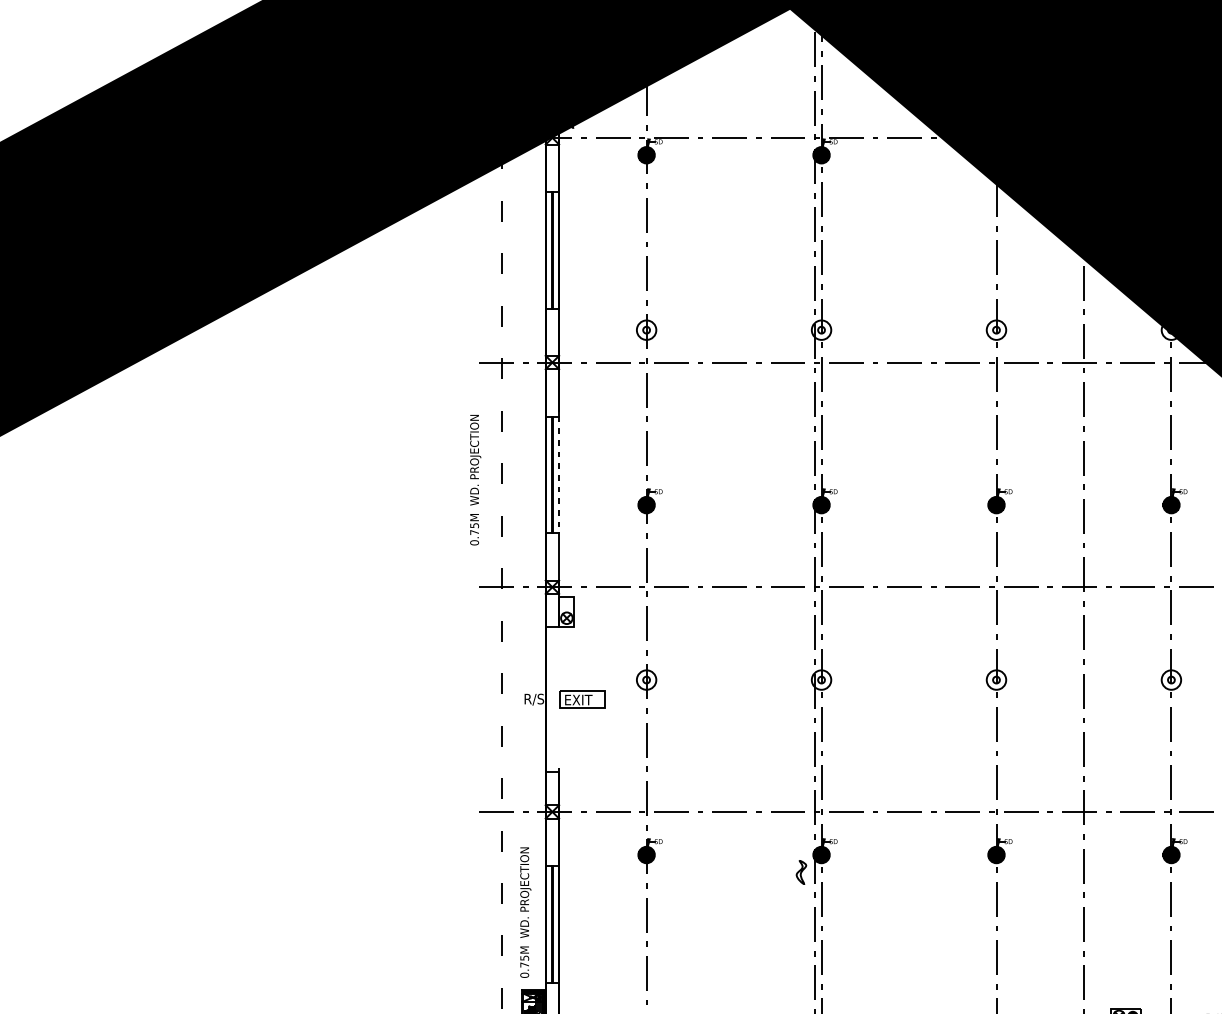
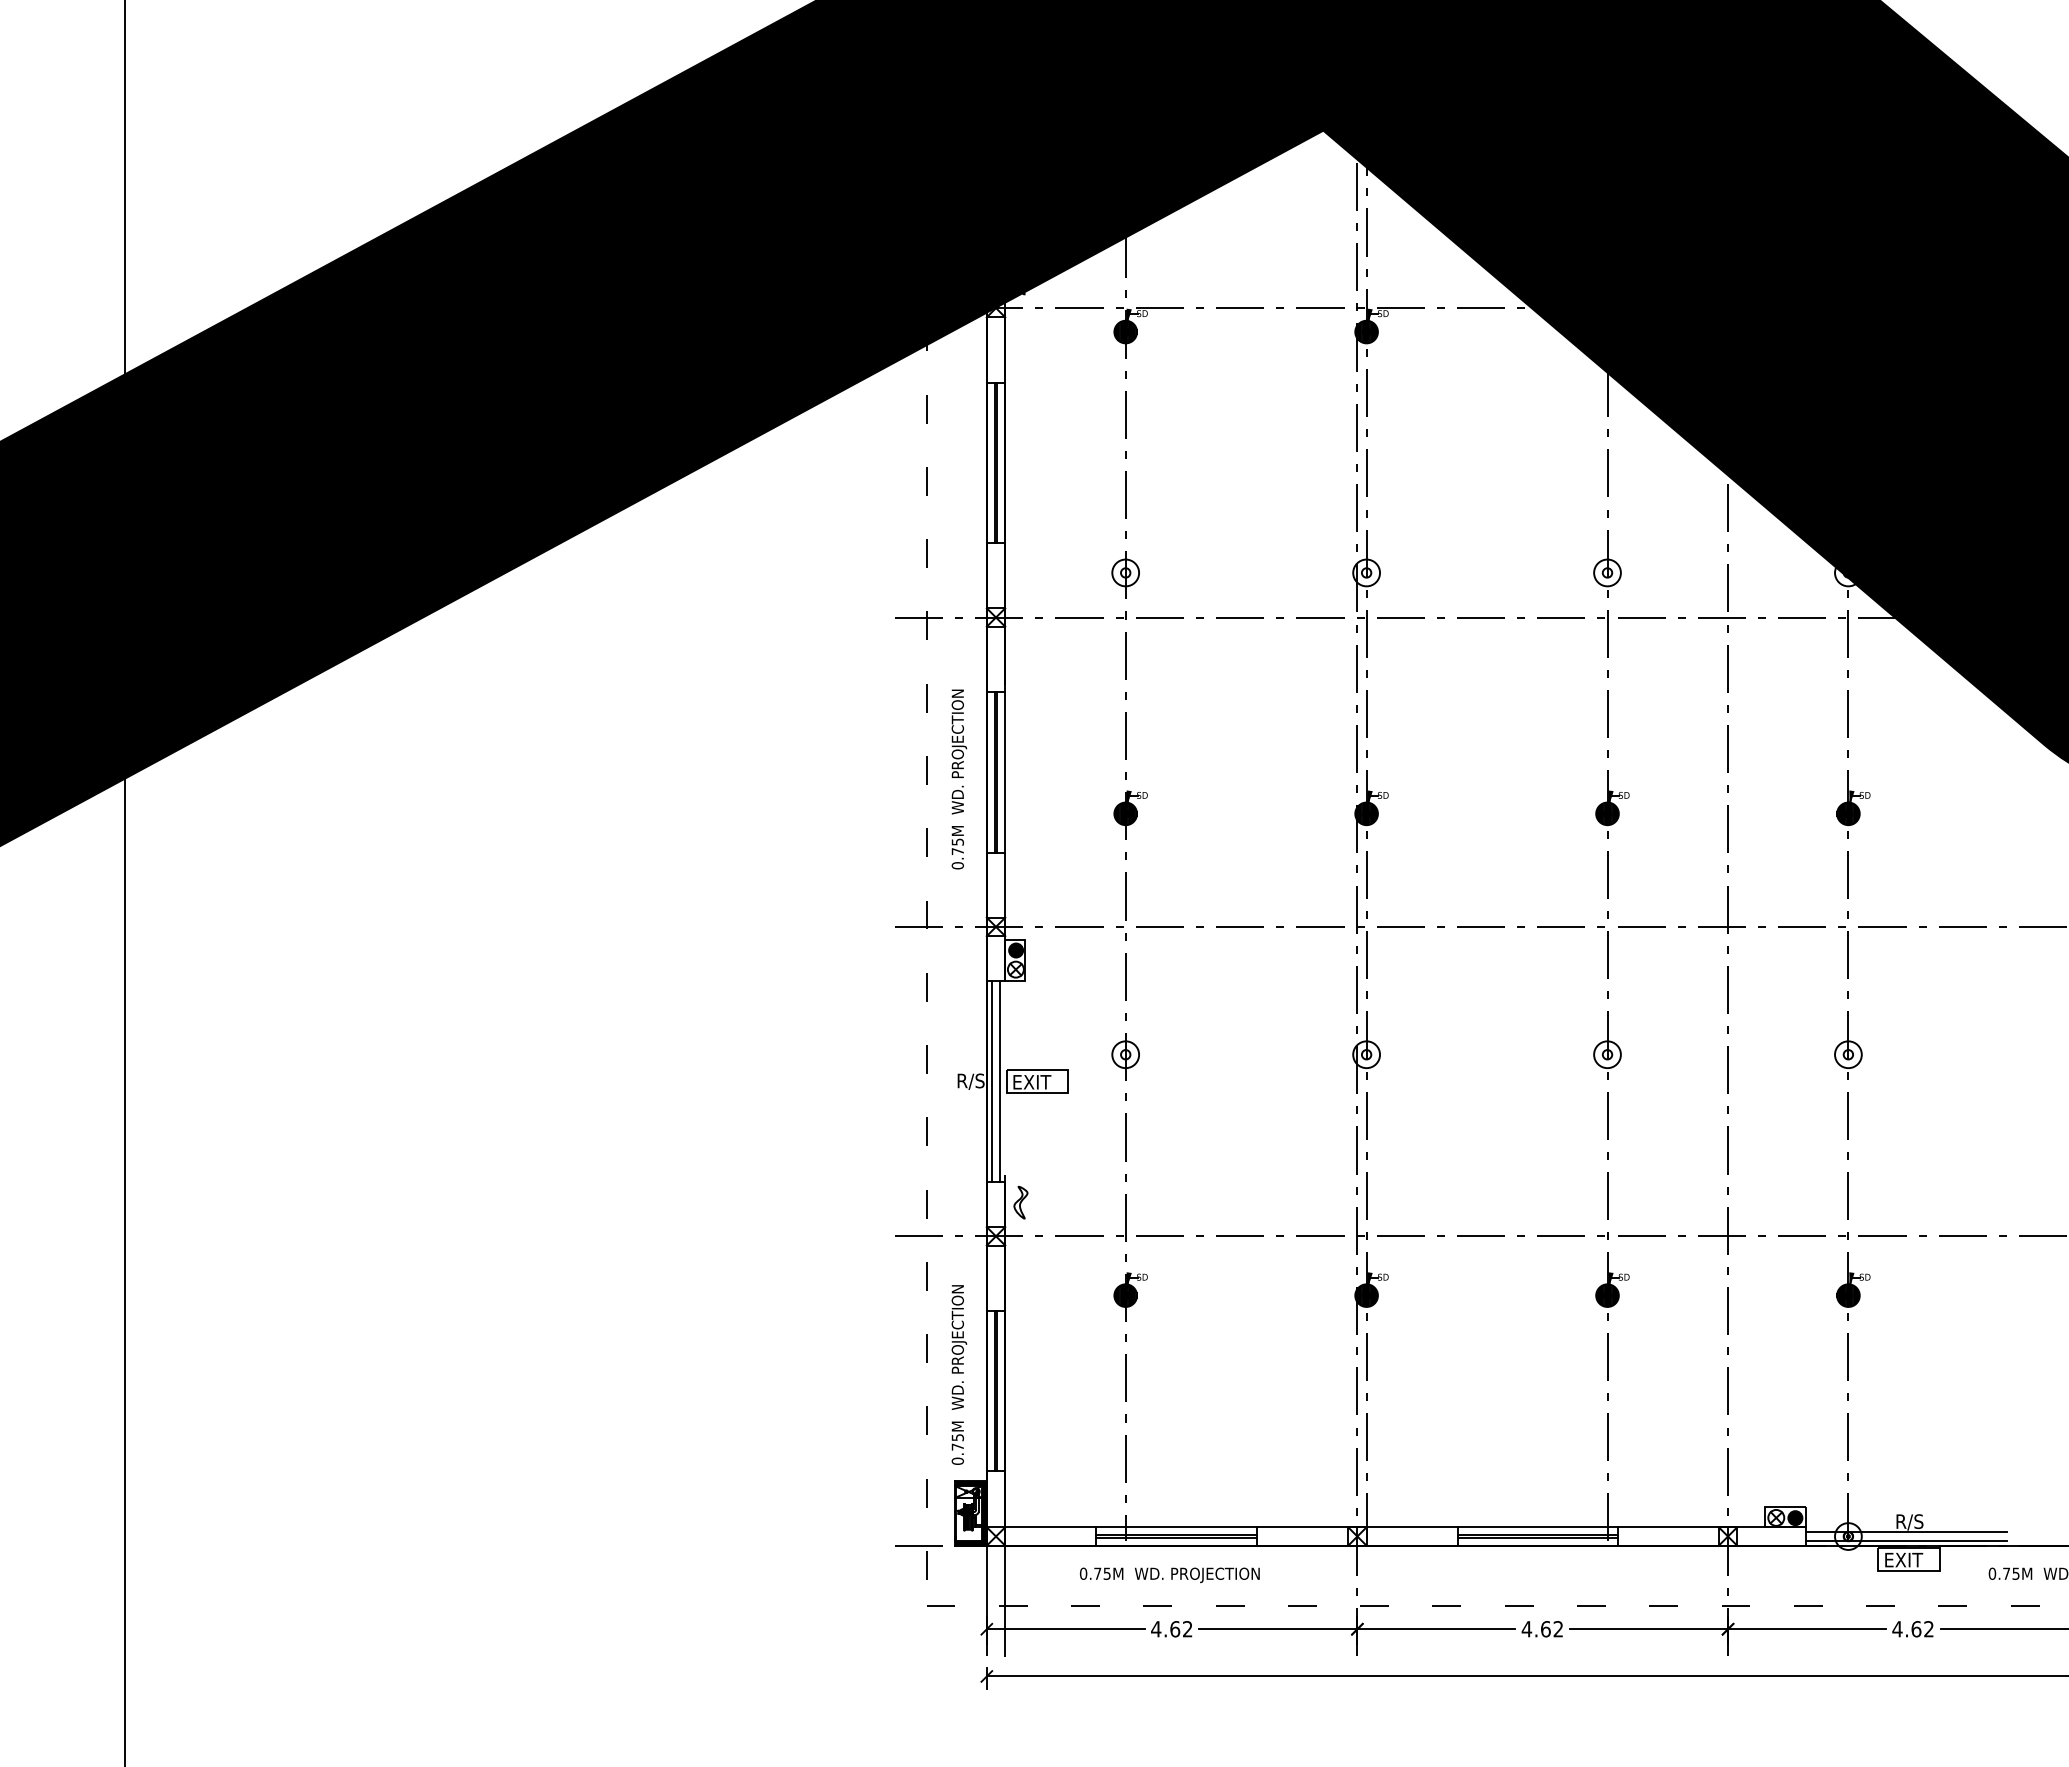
line: (559, 475) -> (1005, 772), dashed -> solid
text: (475, 480) -> (959, 779), moved
fill: (567, 604) -> (1016, 950), added
line: (549, 699) -> (992, 1081), added
line: (555, 699) -> (1000, 1081), added
part: (801, 872) -> (1020, 1202), moved

